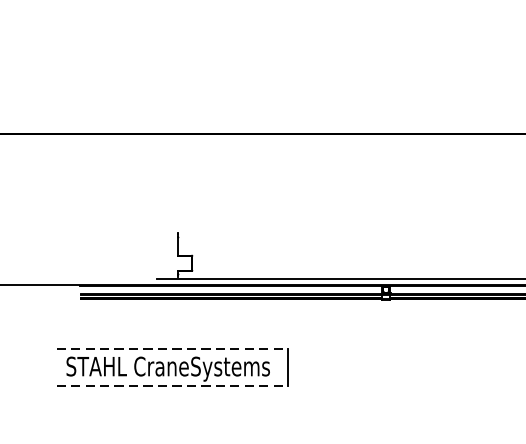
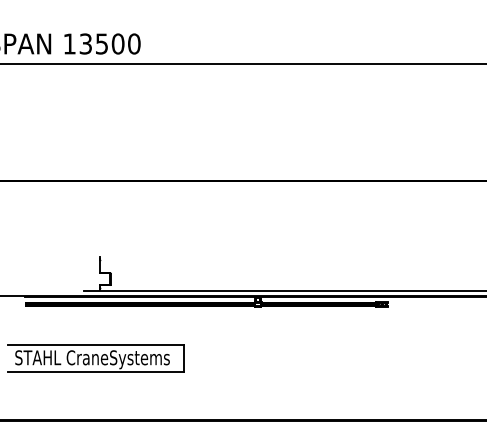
line: (172, 349) -> (95, 344), dashed -> solid
line: (172, 385) -> (95, 372), dashed -> solid

